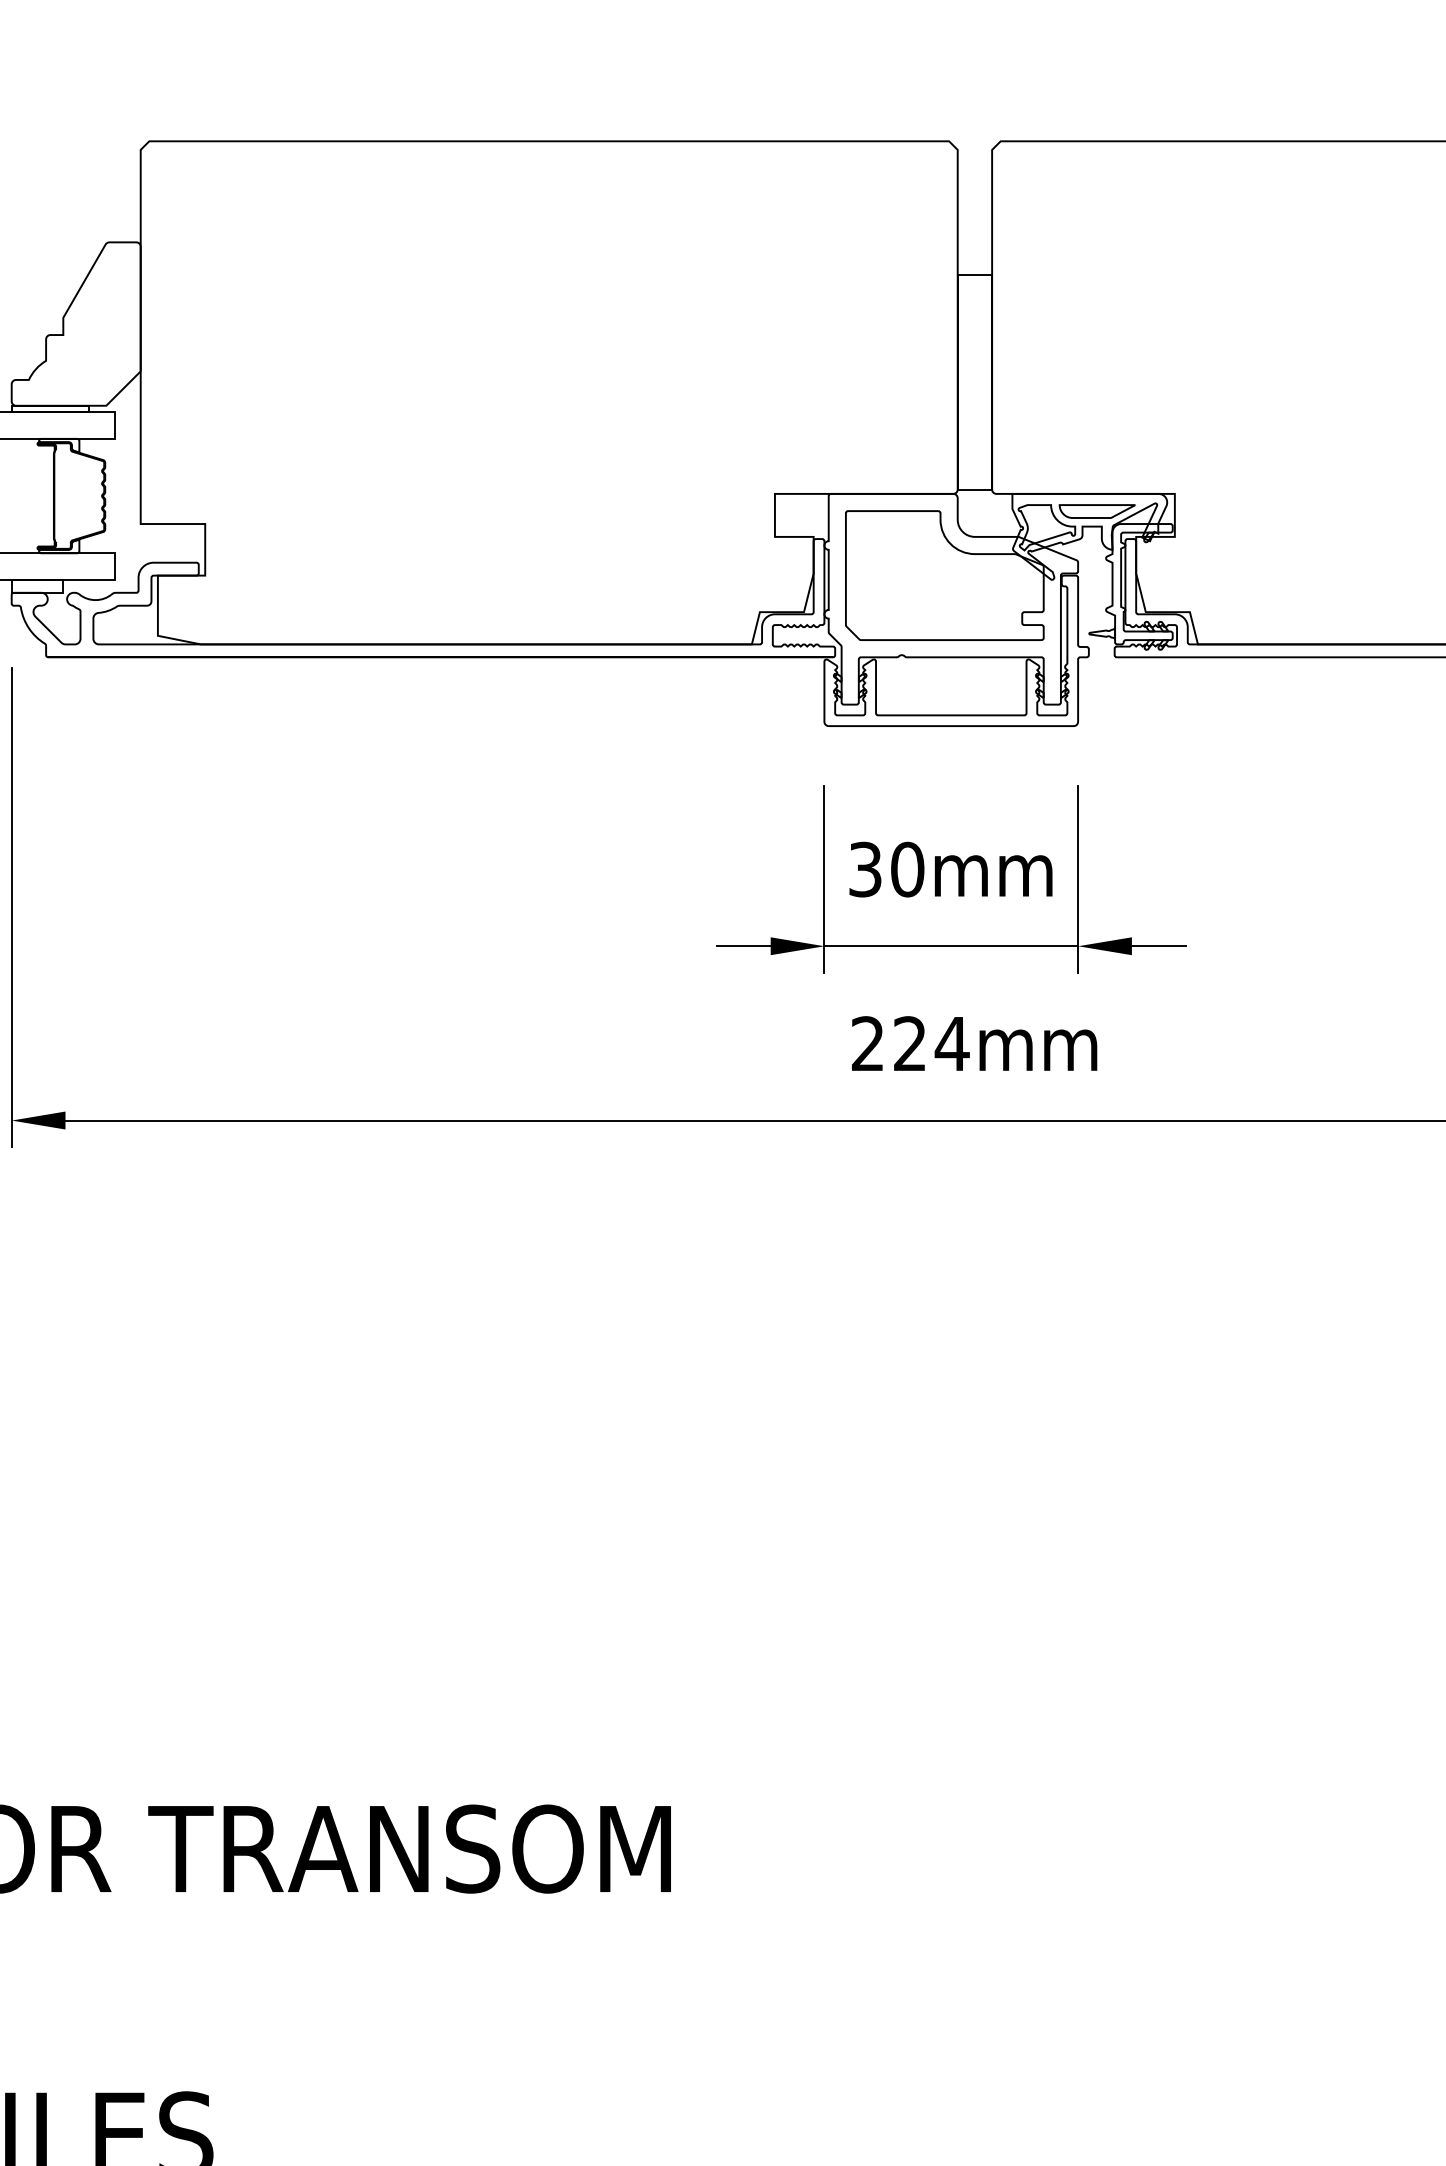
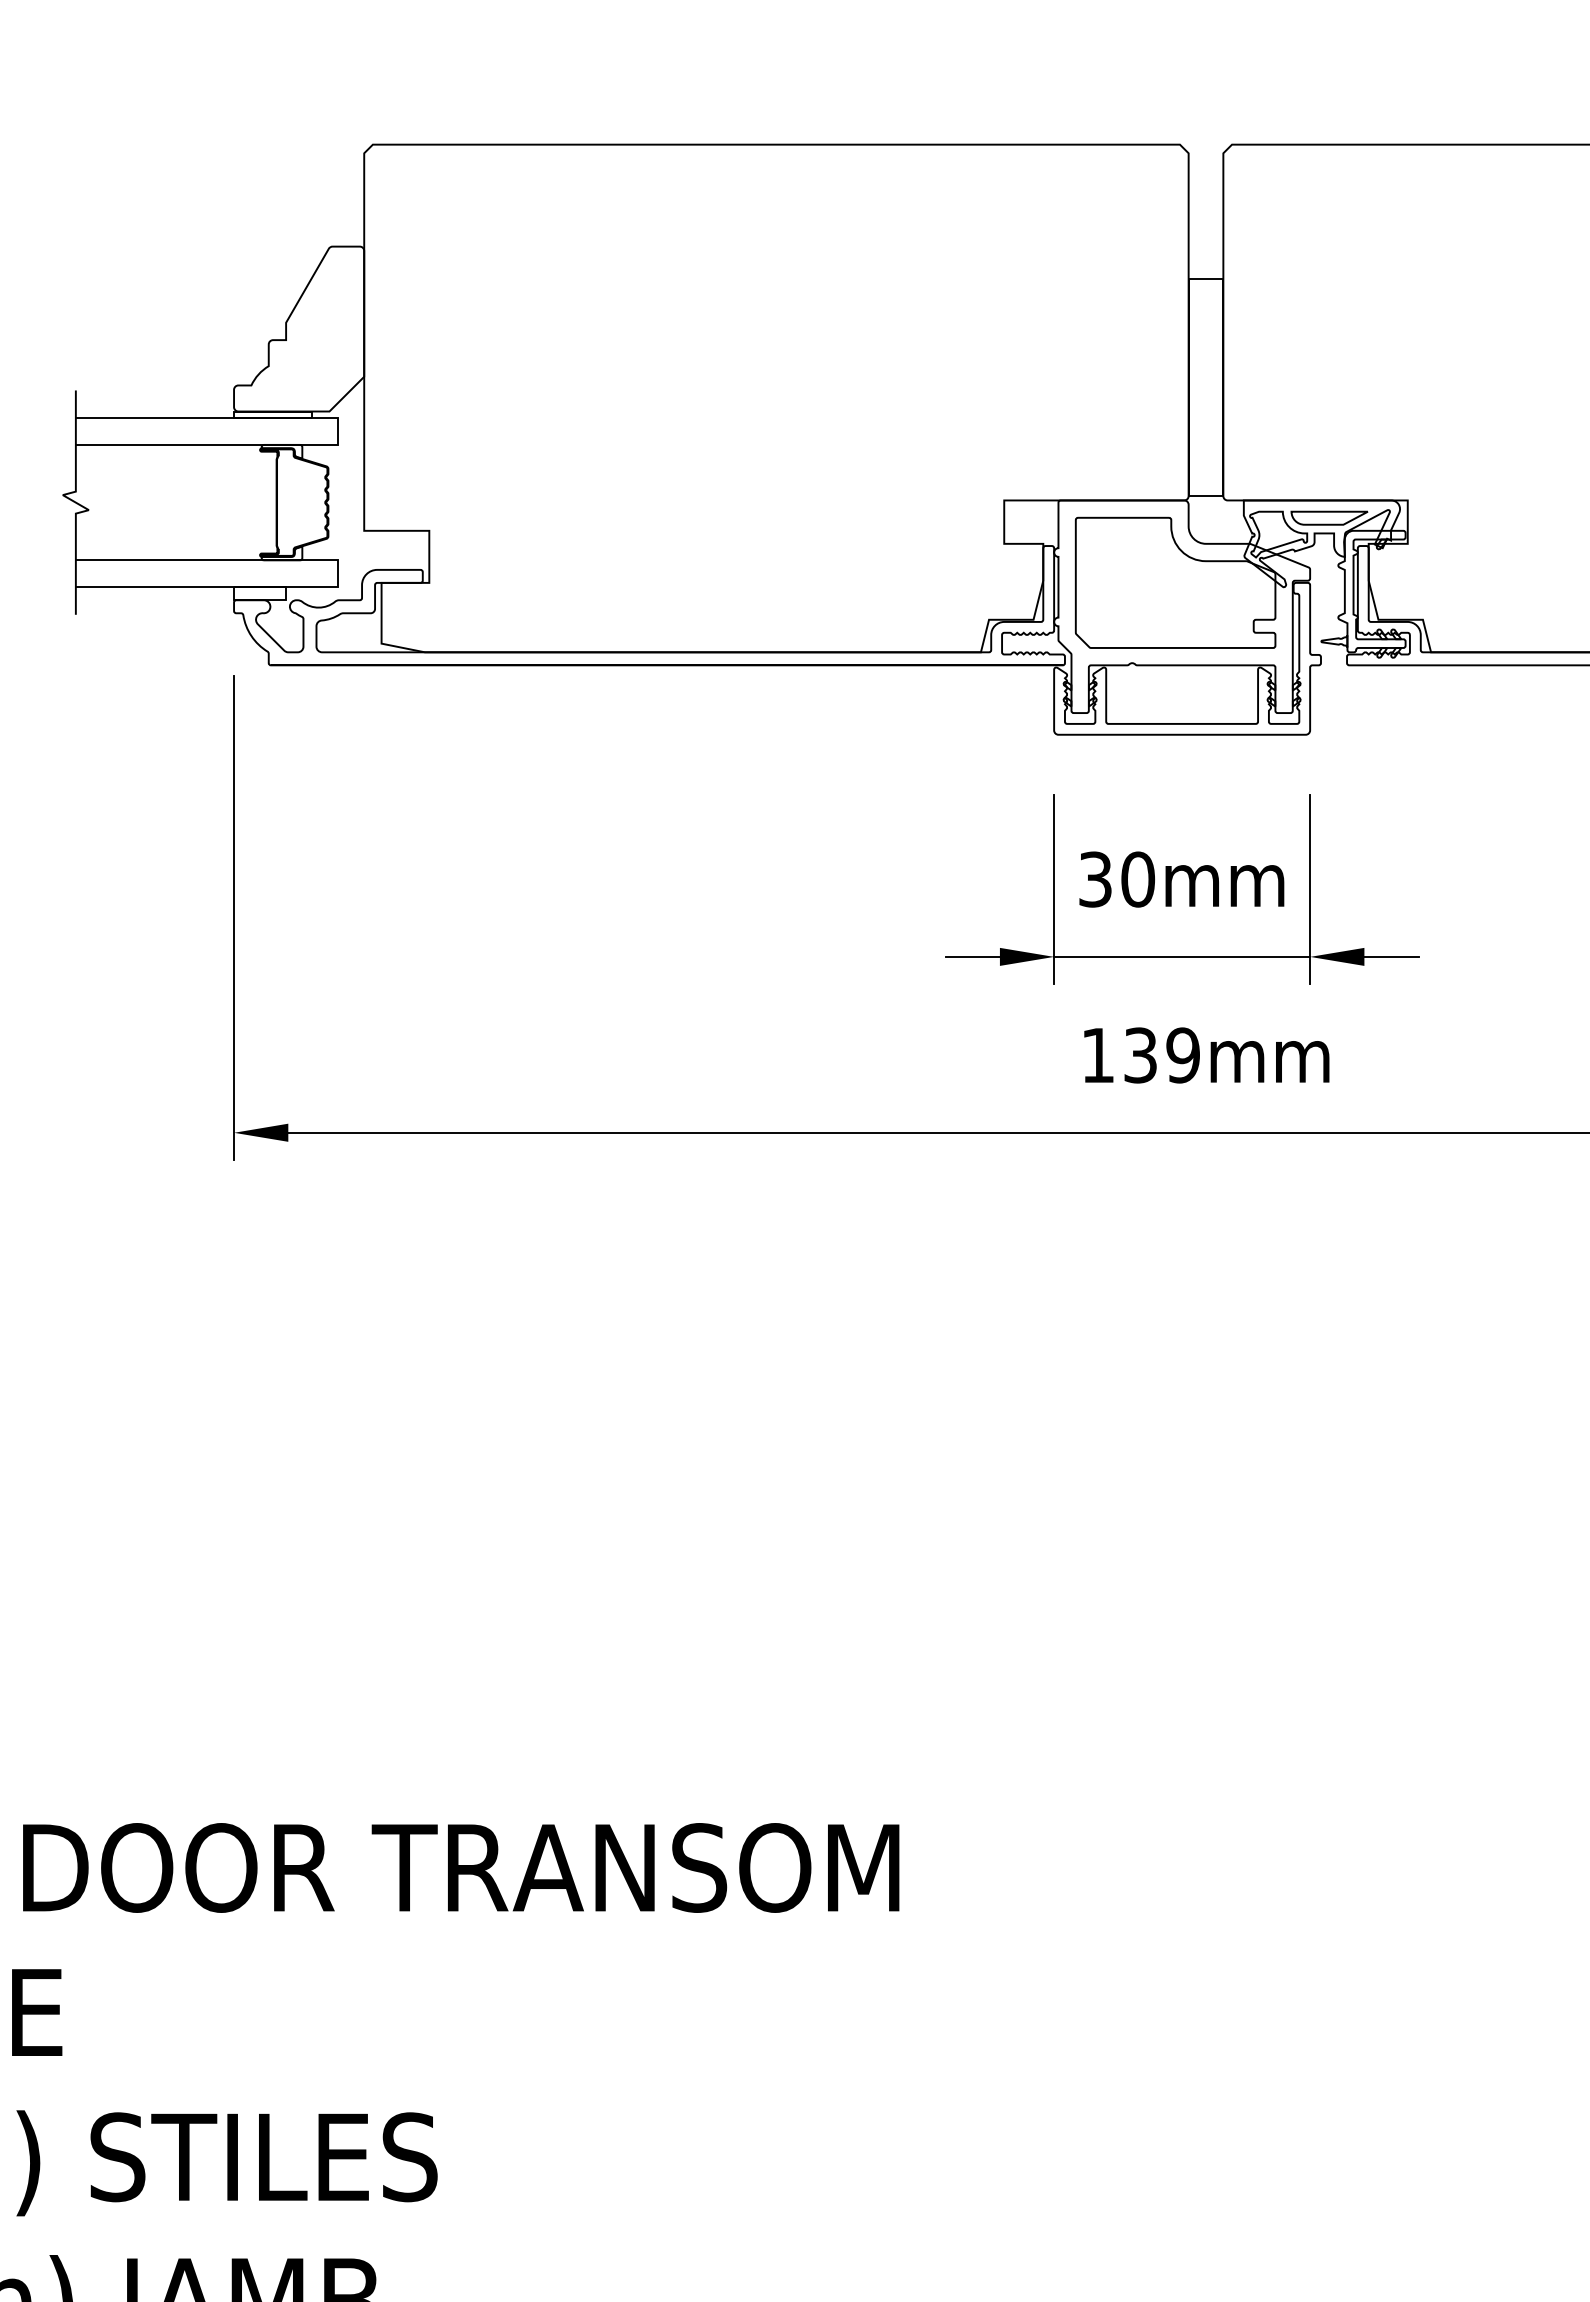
text: (910, 1043) -> (1140, 1055), 224mm -> 139mm

